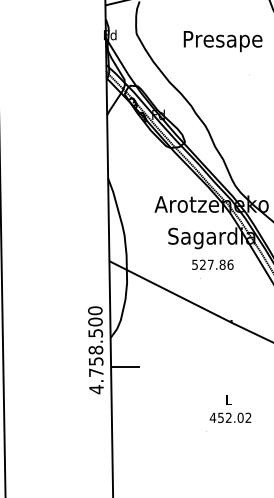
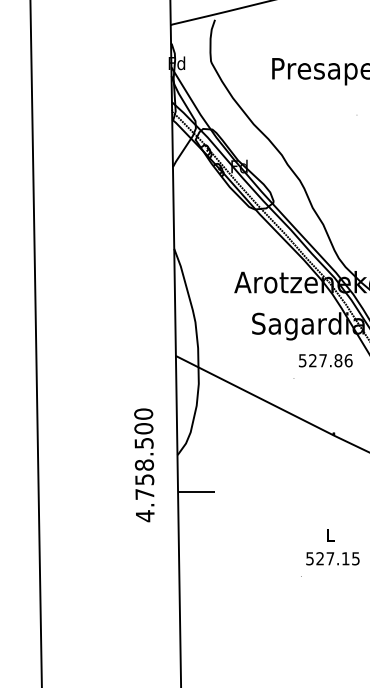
text: (212, 264) -> (325, 360), moved
text: (95, 350) -> (144, 465), moved
text: (230, 417) -> (332, 558), 452.02 -> 527.15

